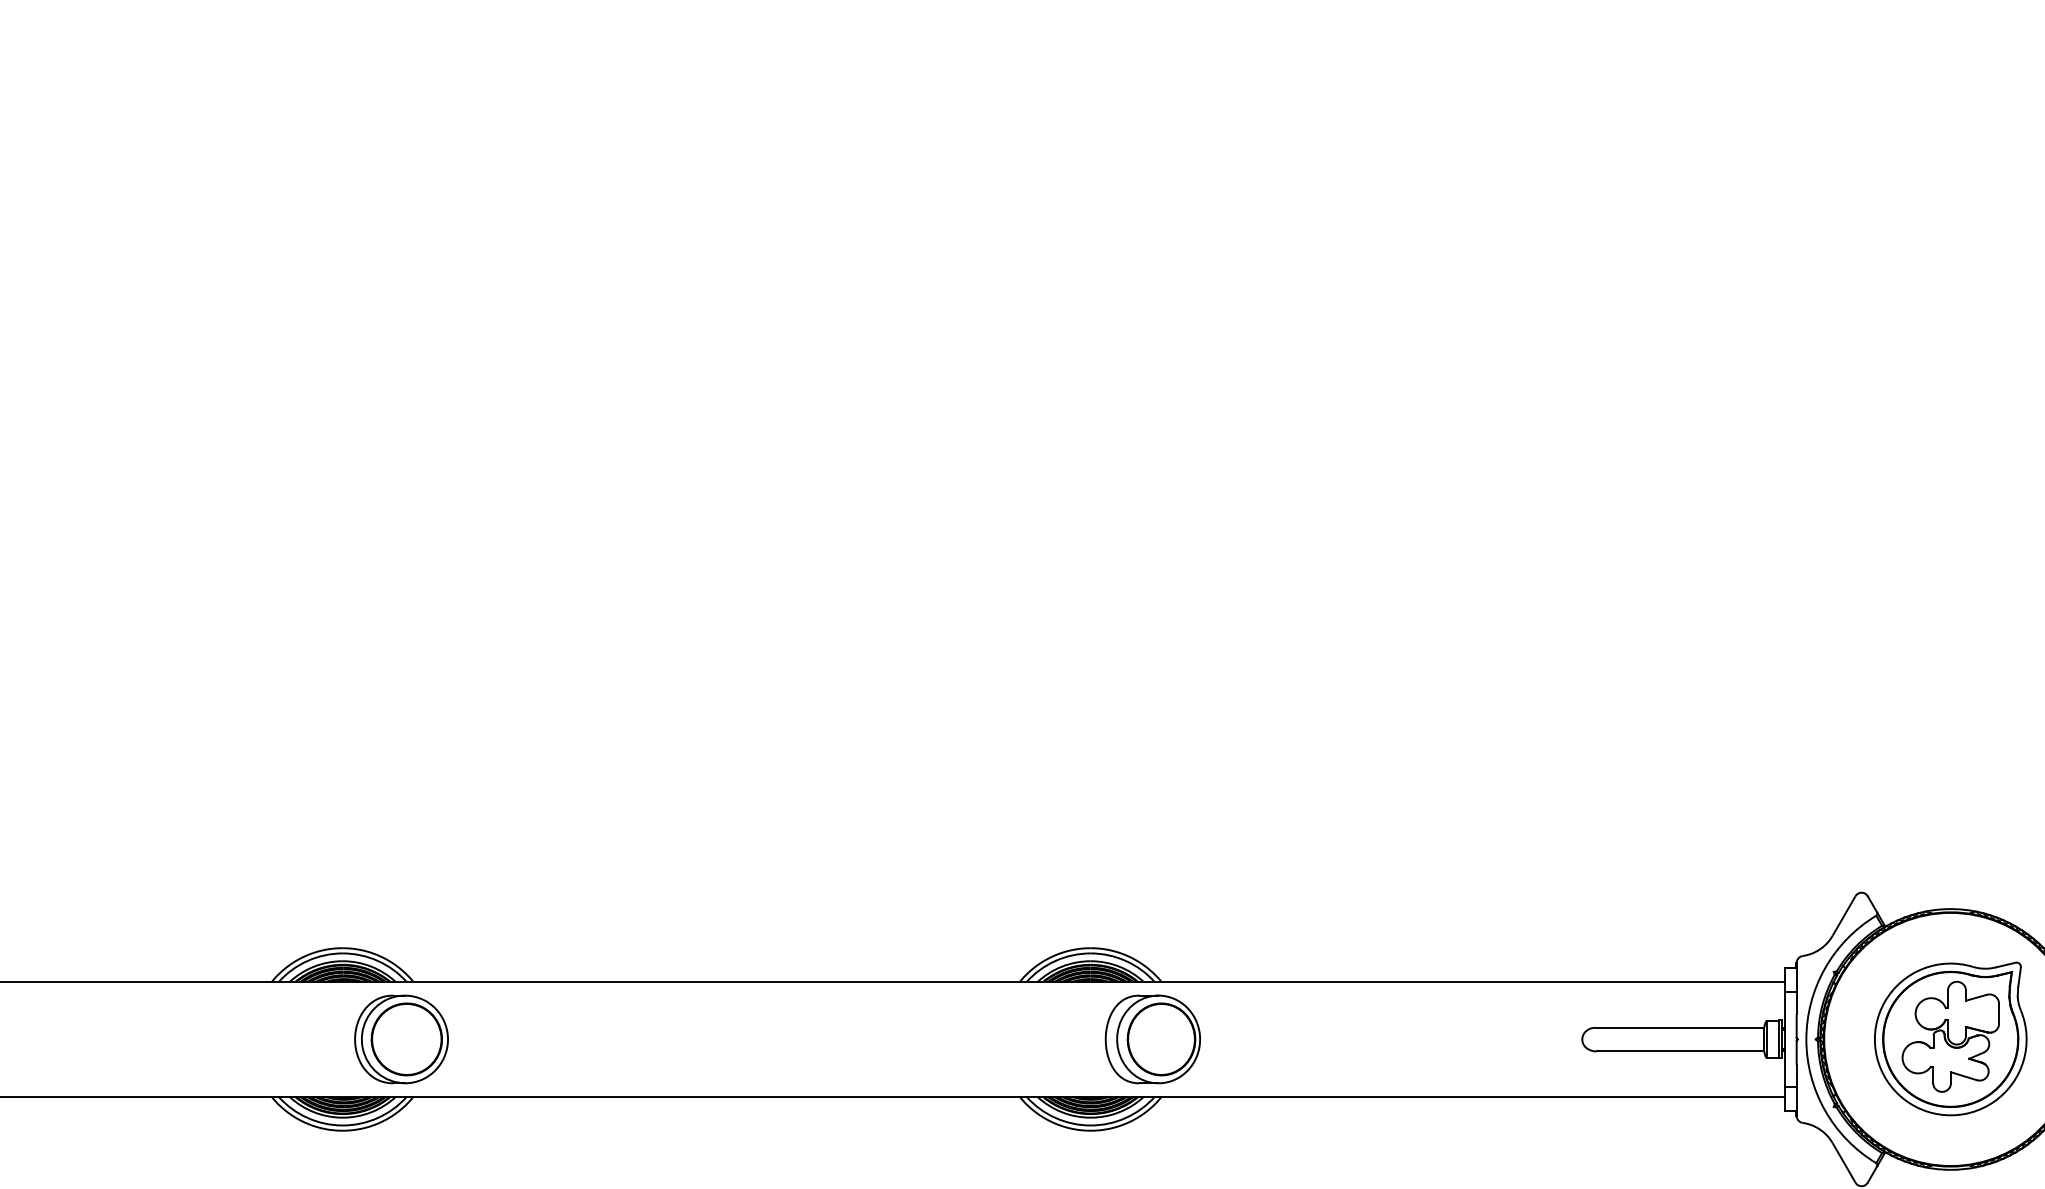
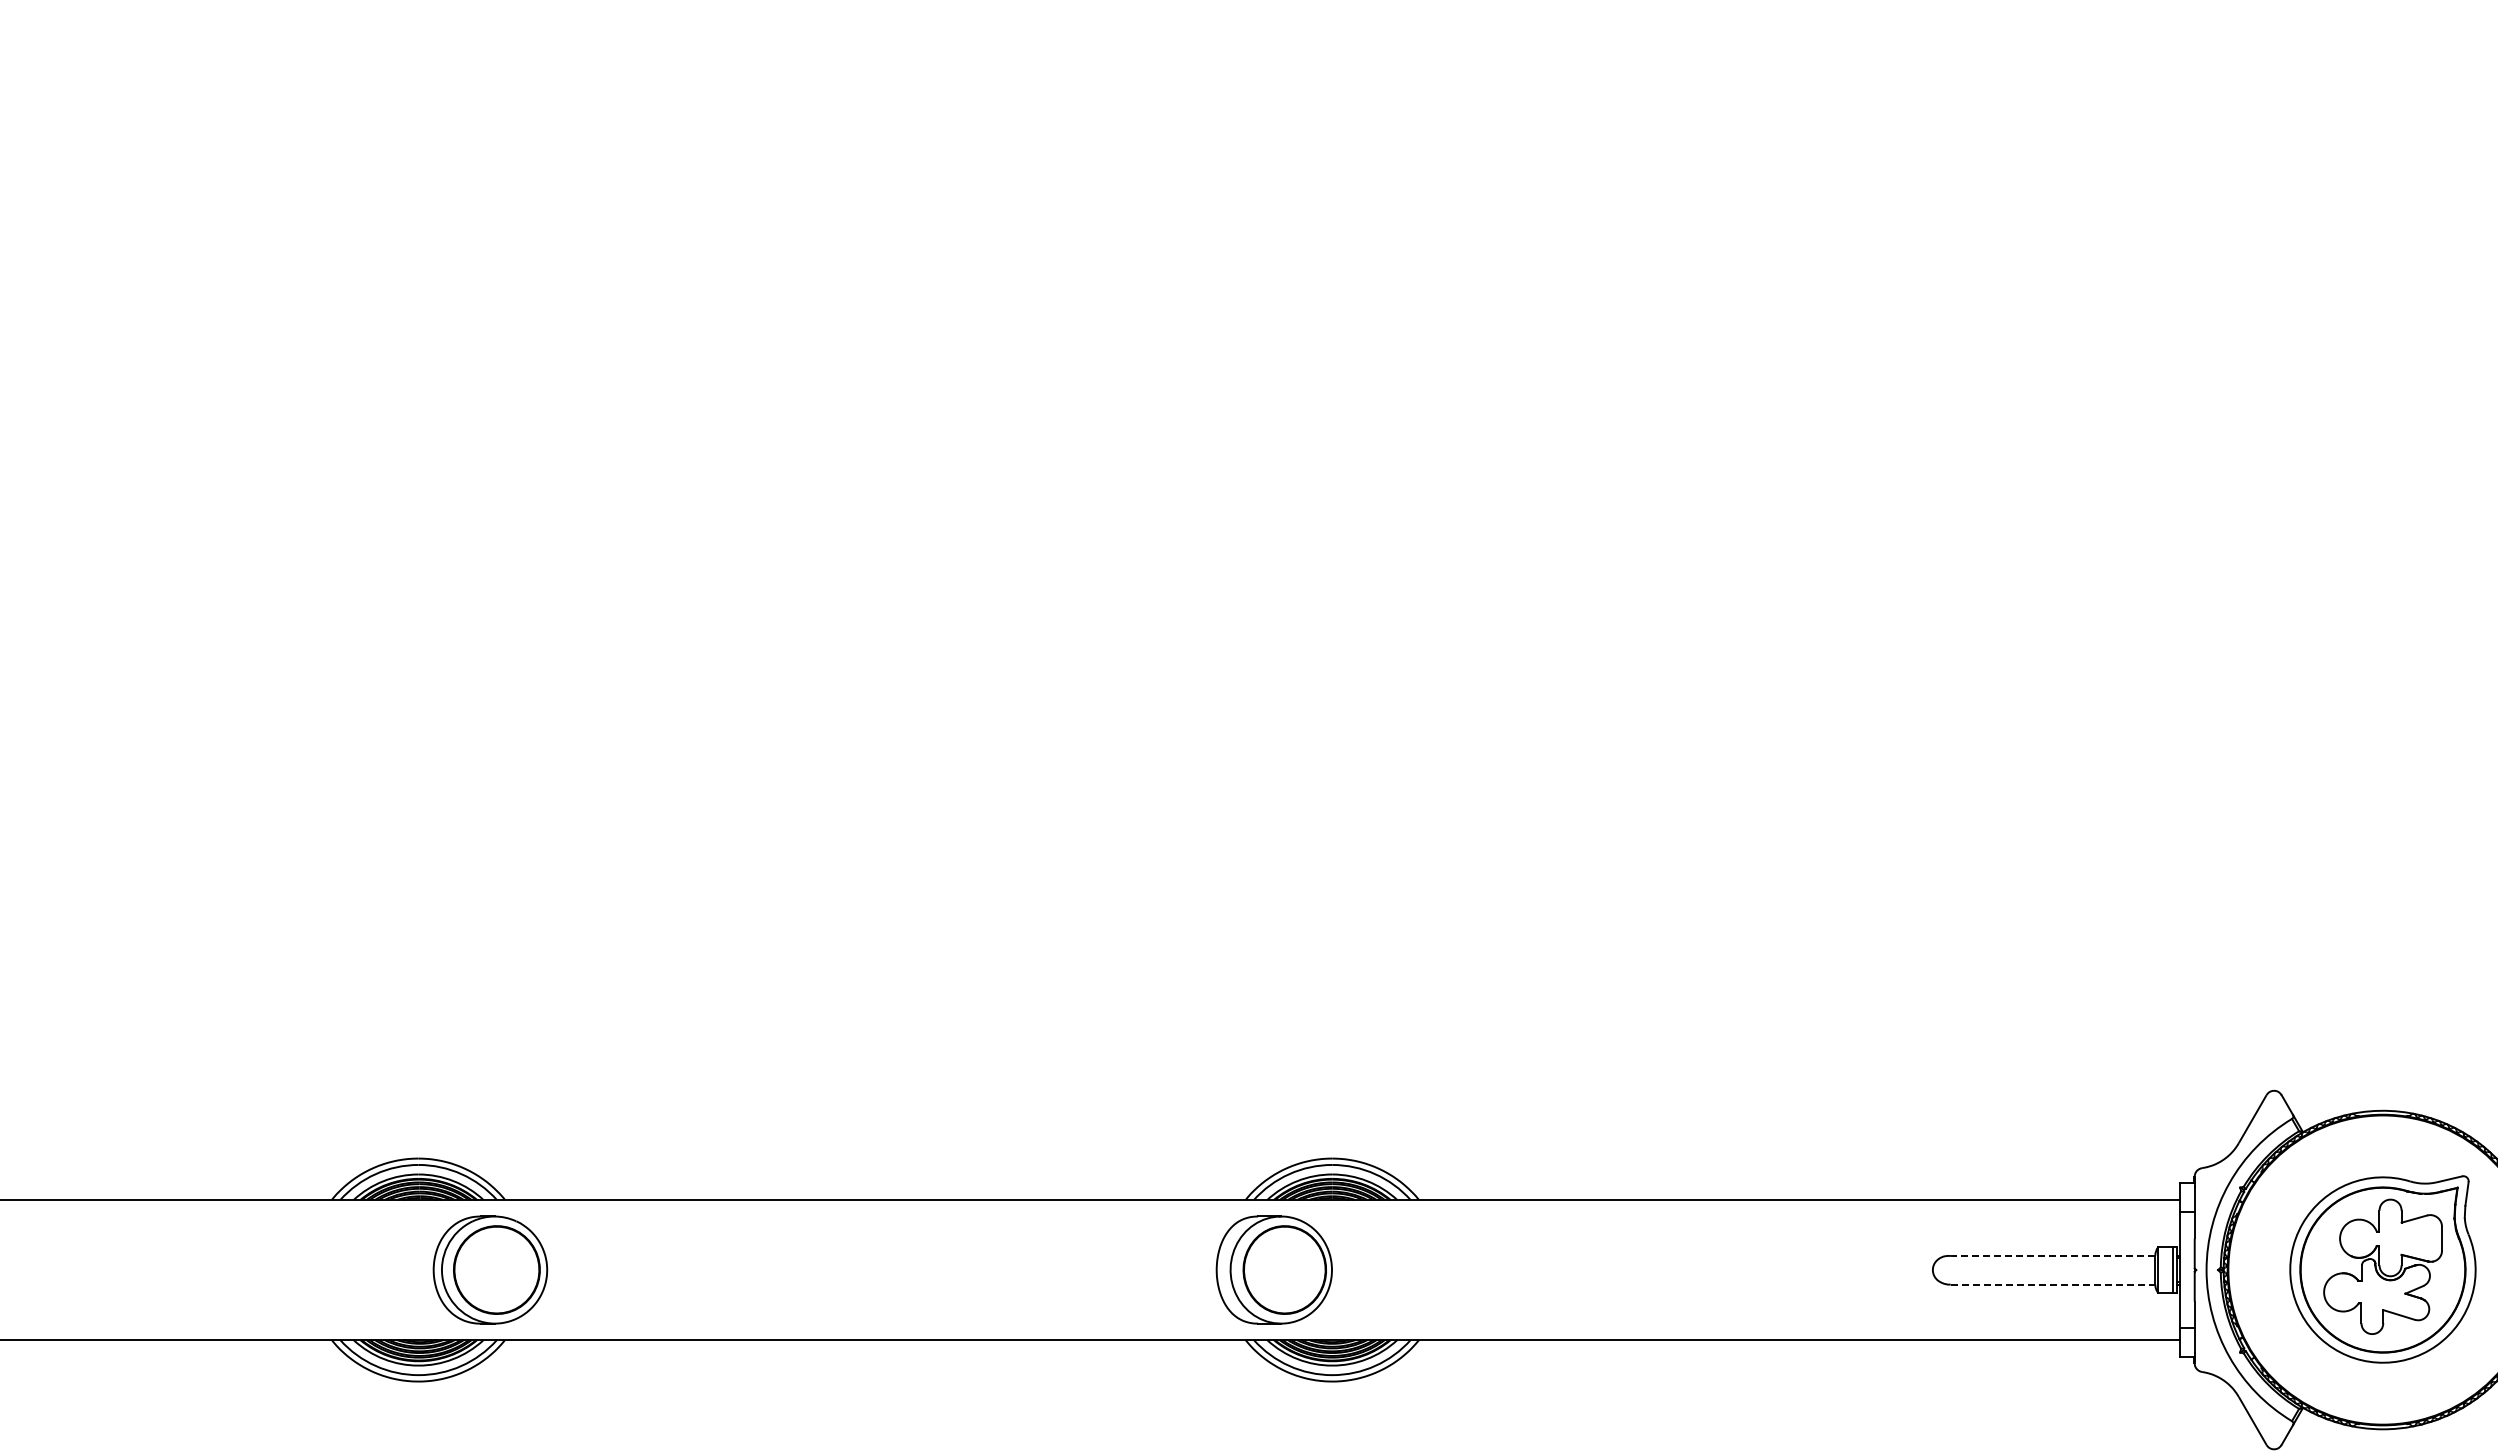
line: (1680, 1027) -> (2052, 1255), solid -> dashed
part: (1152, 1038) -> (1273, 1269), moved
line: (1681, 1051) -> (2053, 1284), solid -> dashed

